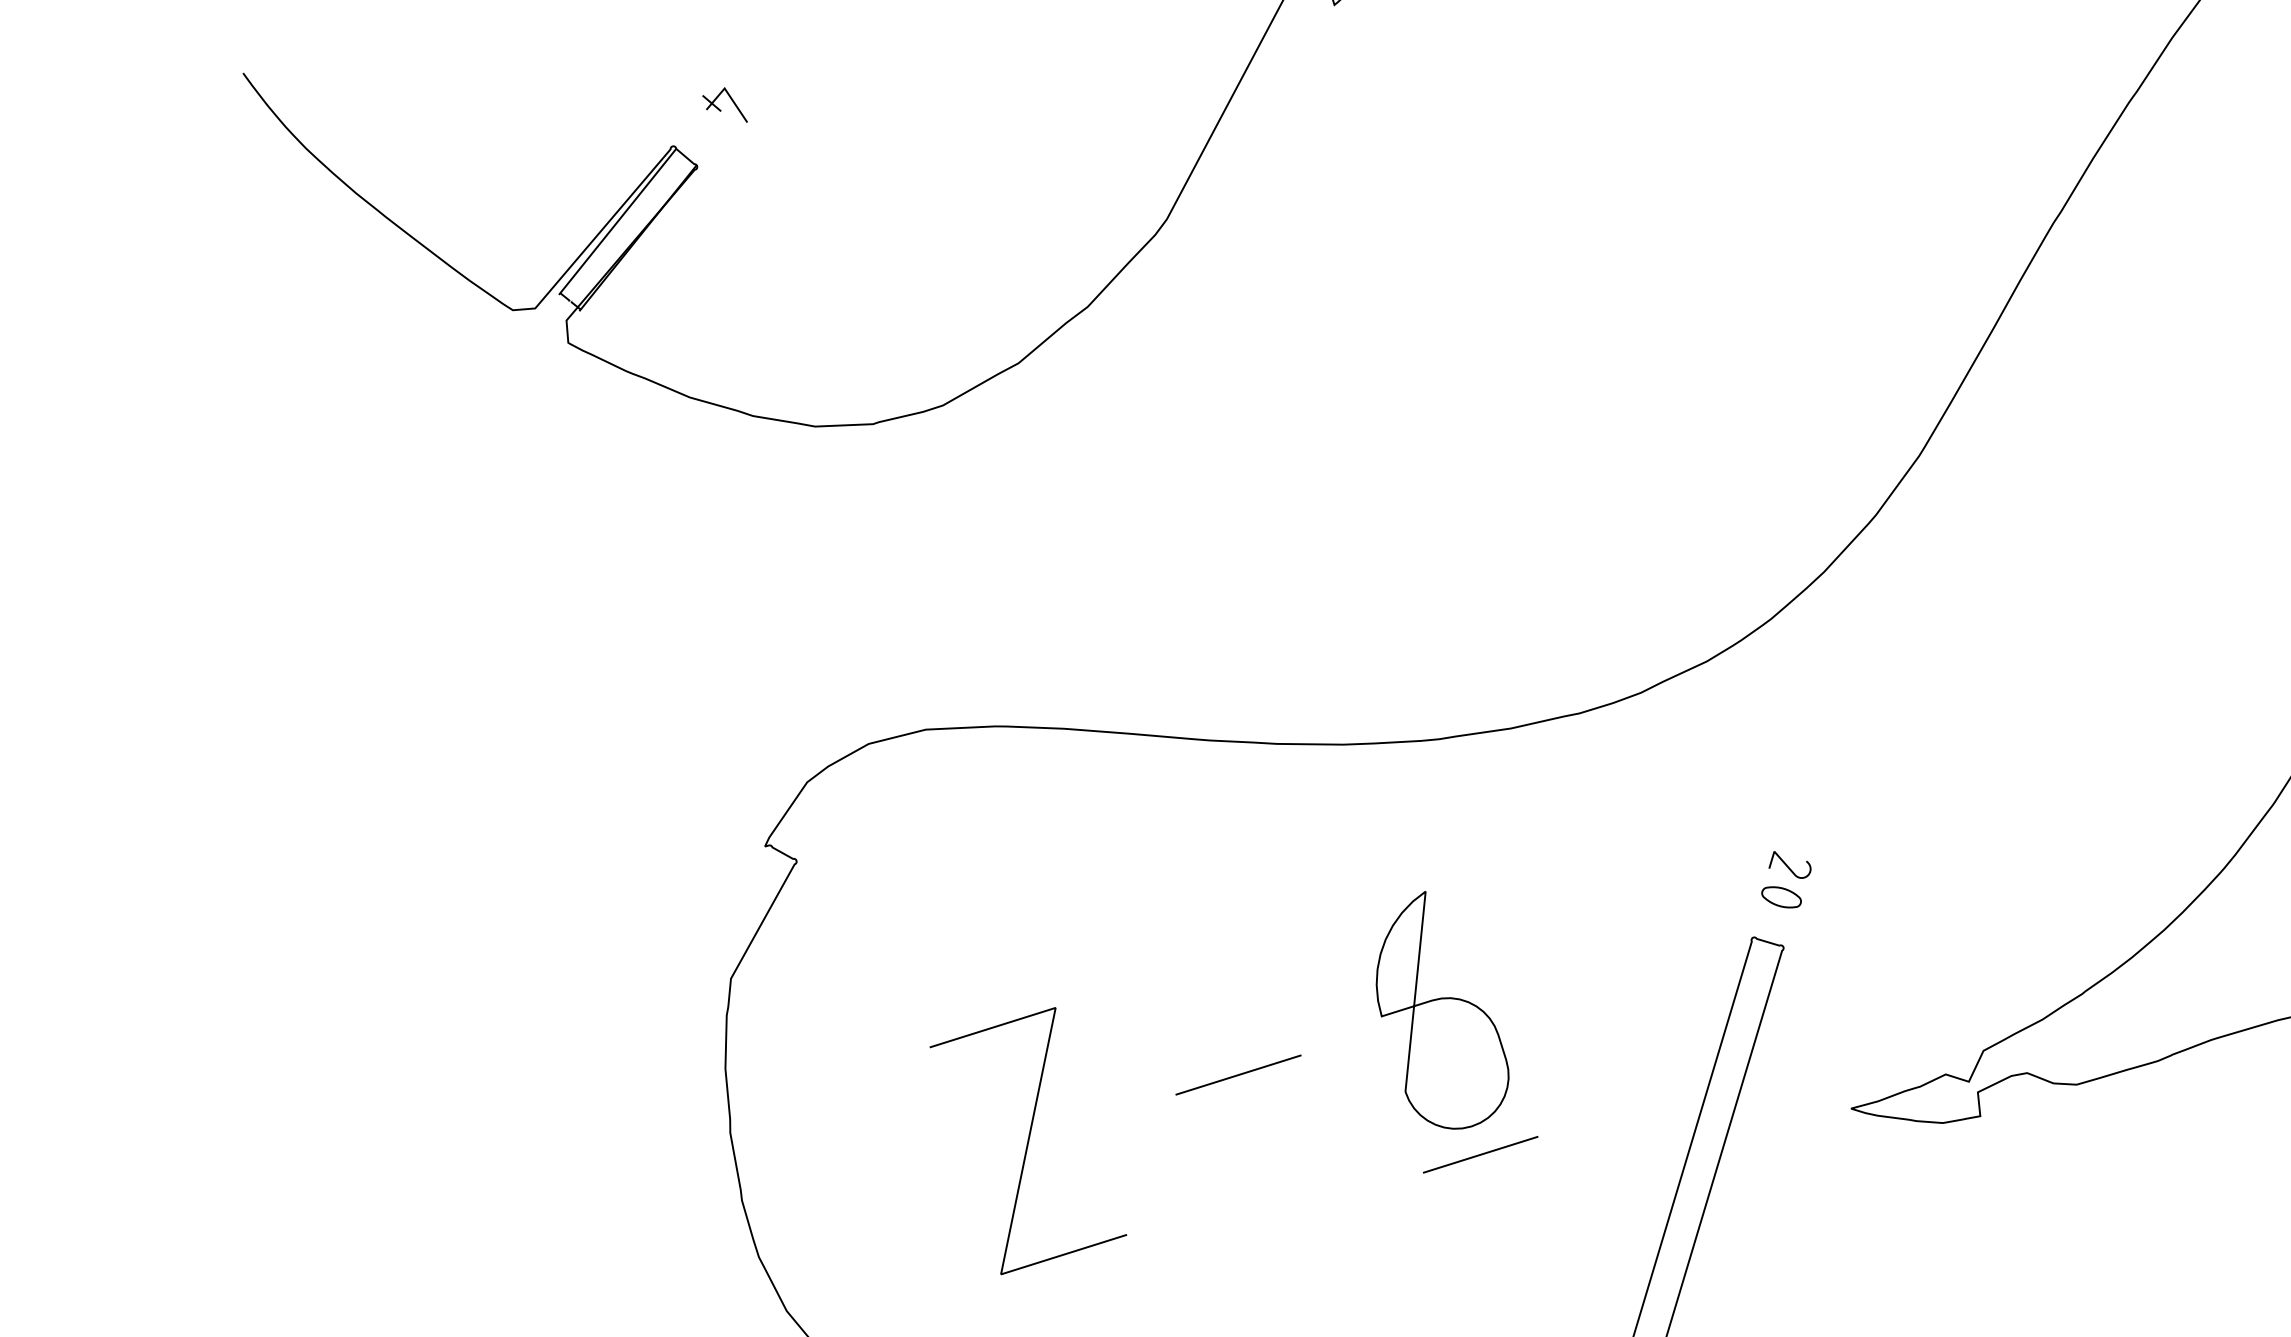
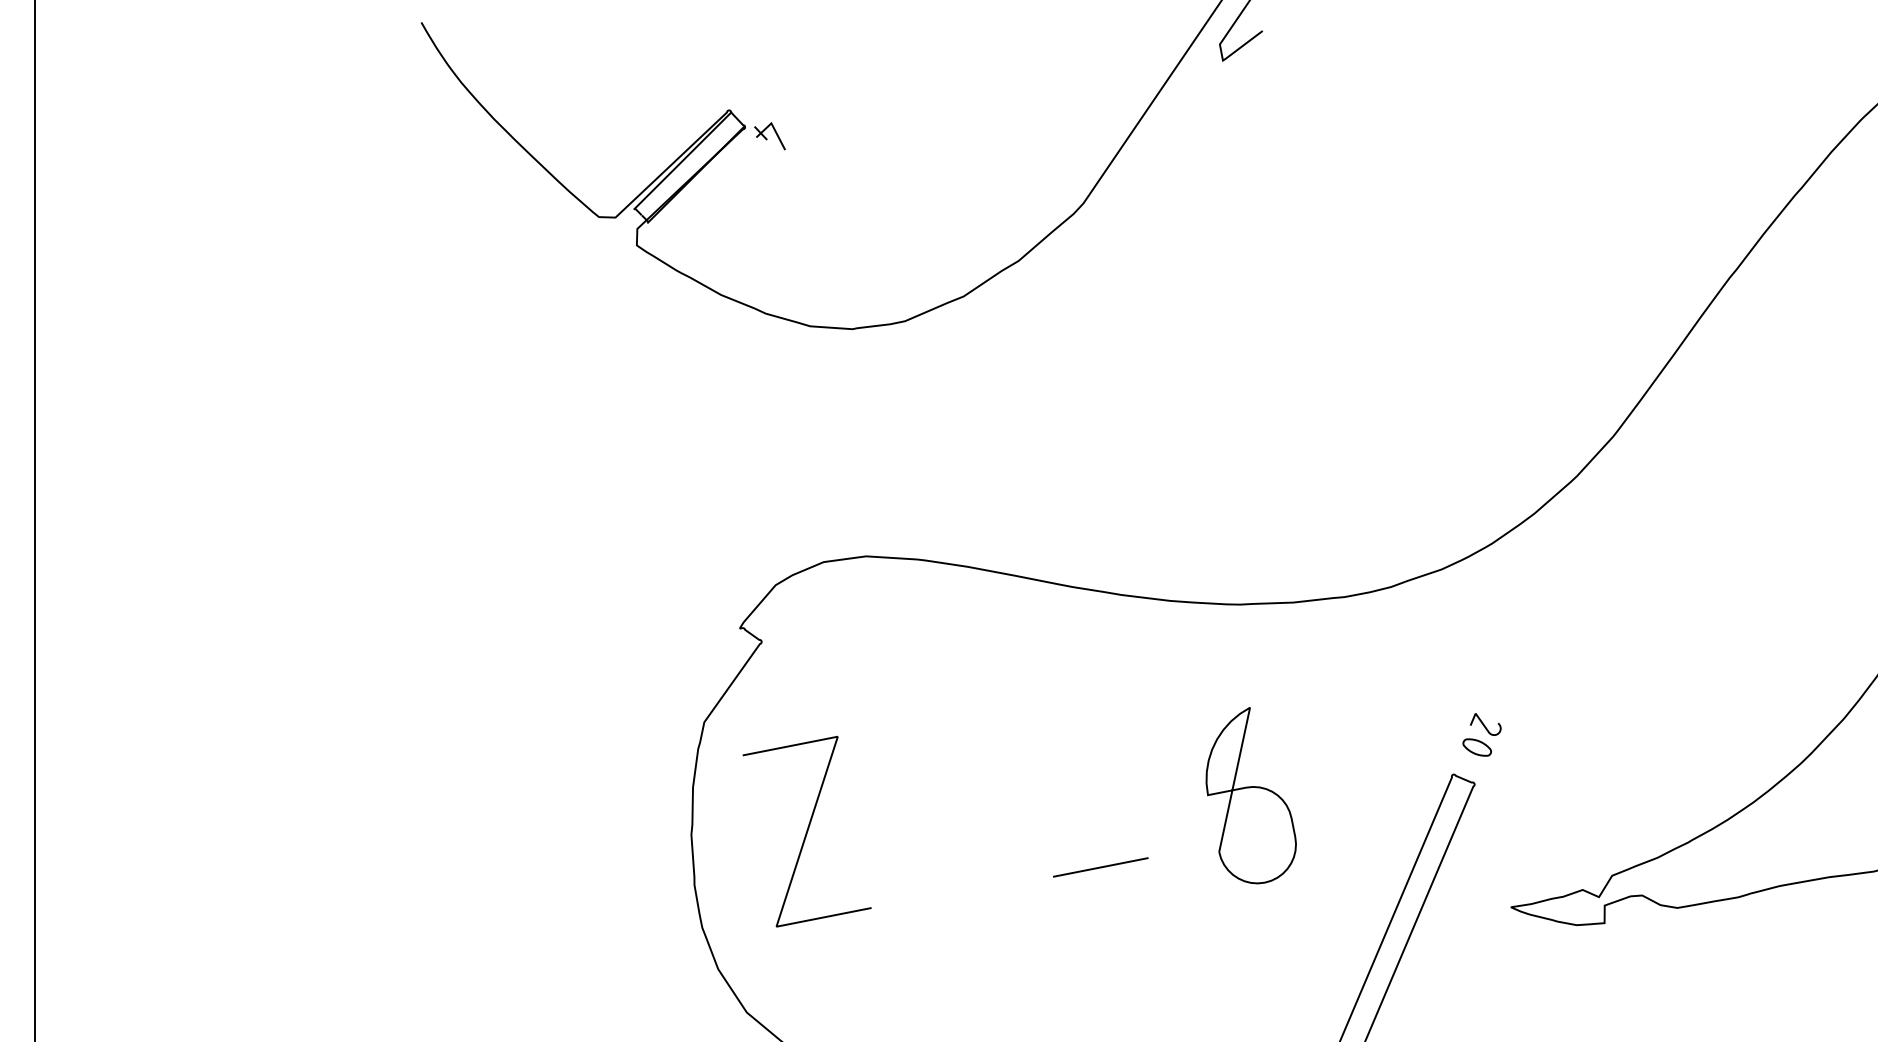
part: (724, 106) -> (769, 136), moved
part: (1439, 1010) -> (1250, 795), moved
line: (1238, 1075) -> (1100, 867), moved
line: (1027, 1140) -> (806, 831), moved
line: (1479, 1154) -> (1236, 910), removed

